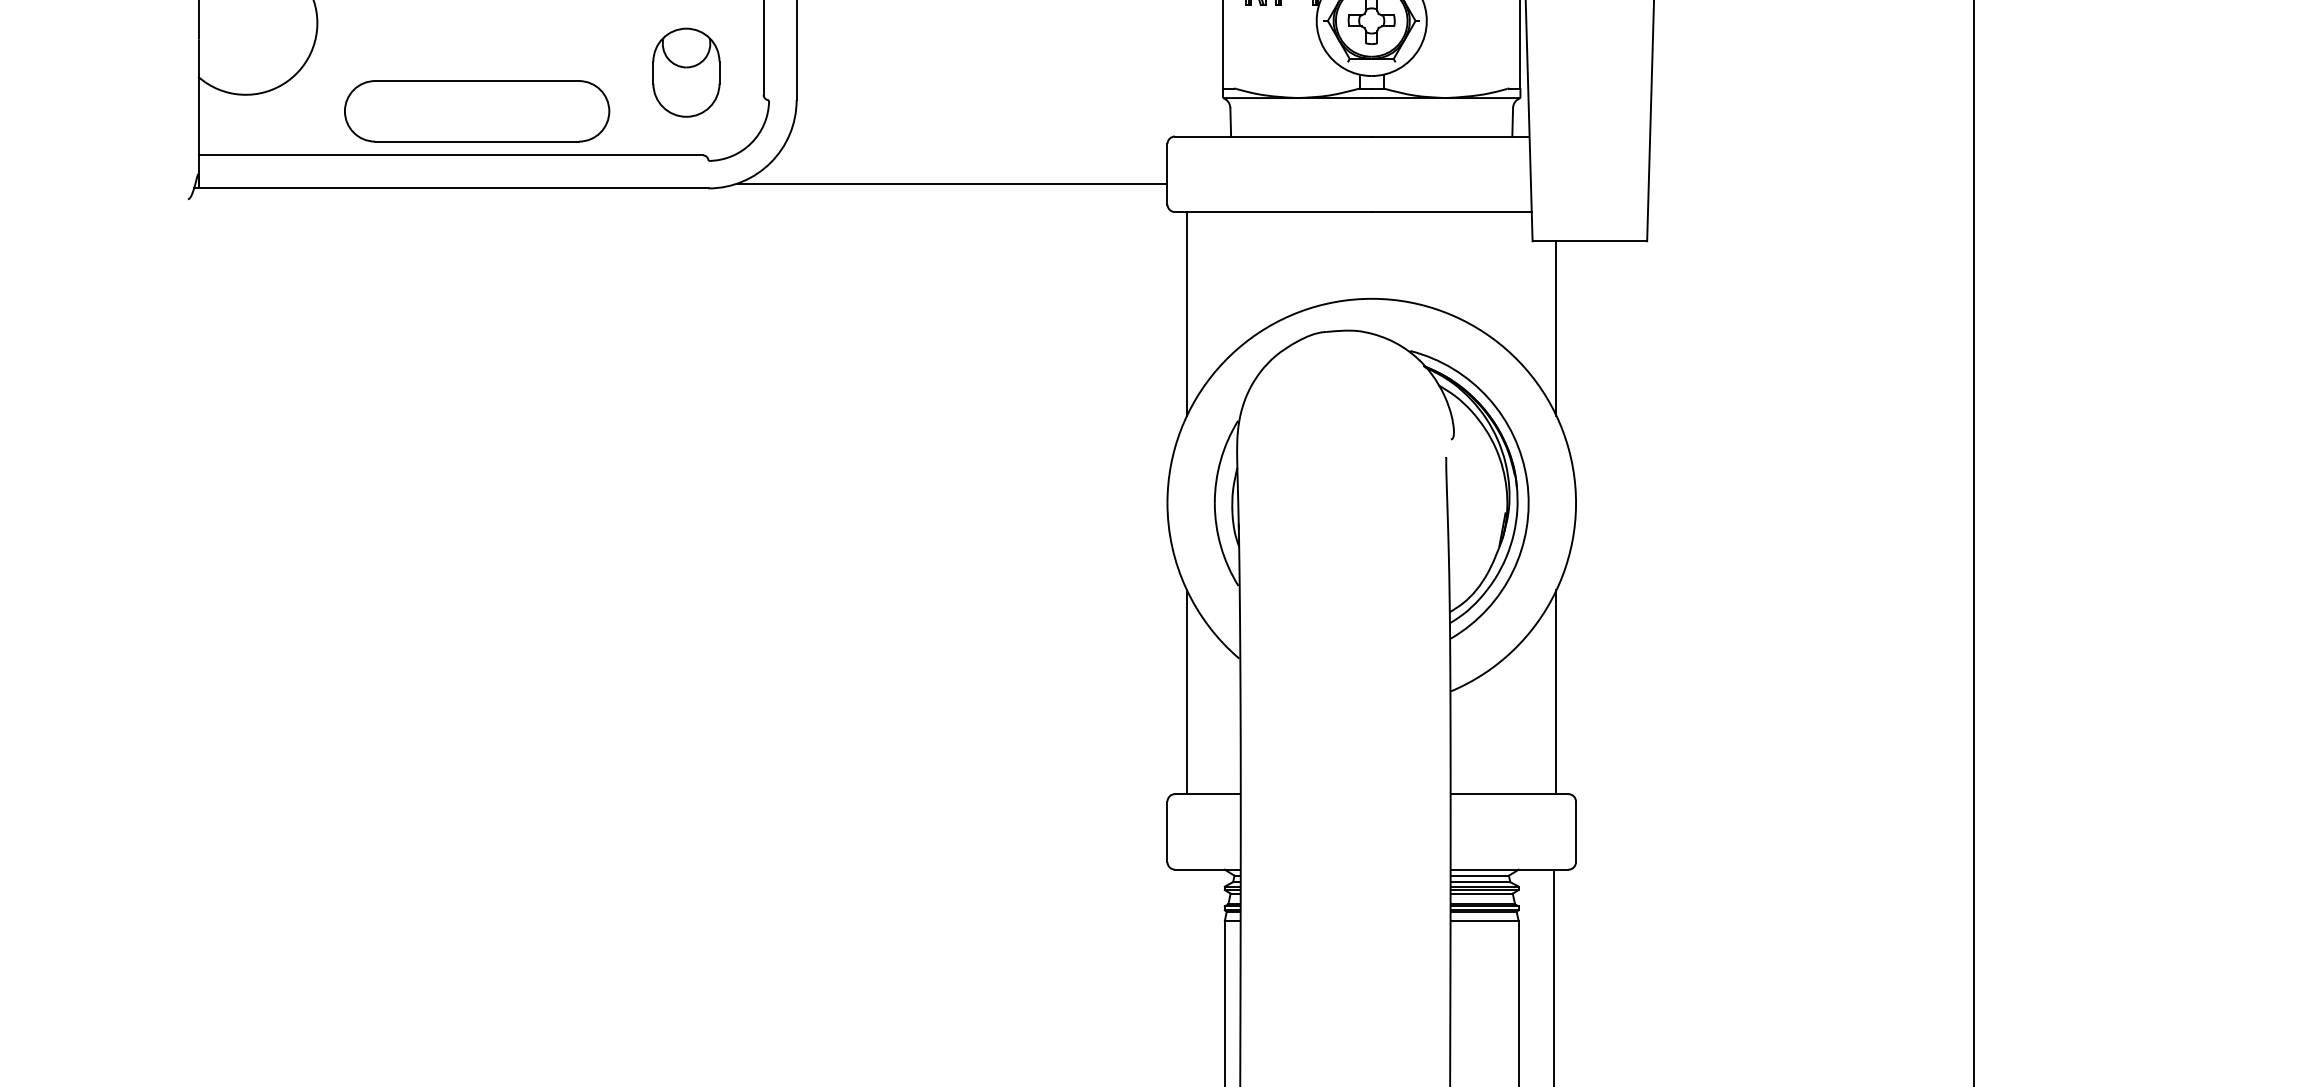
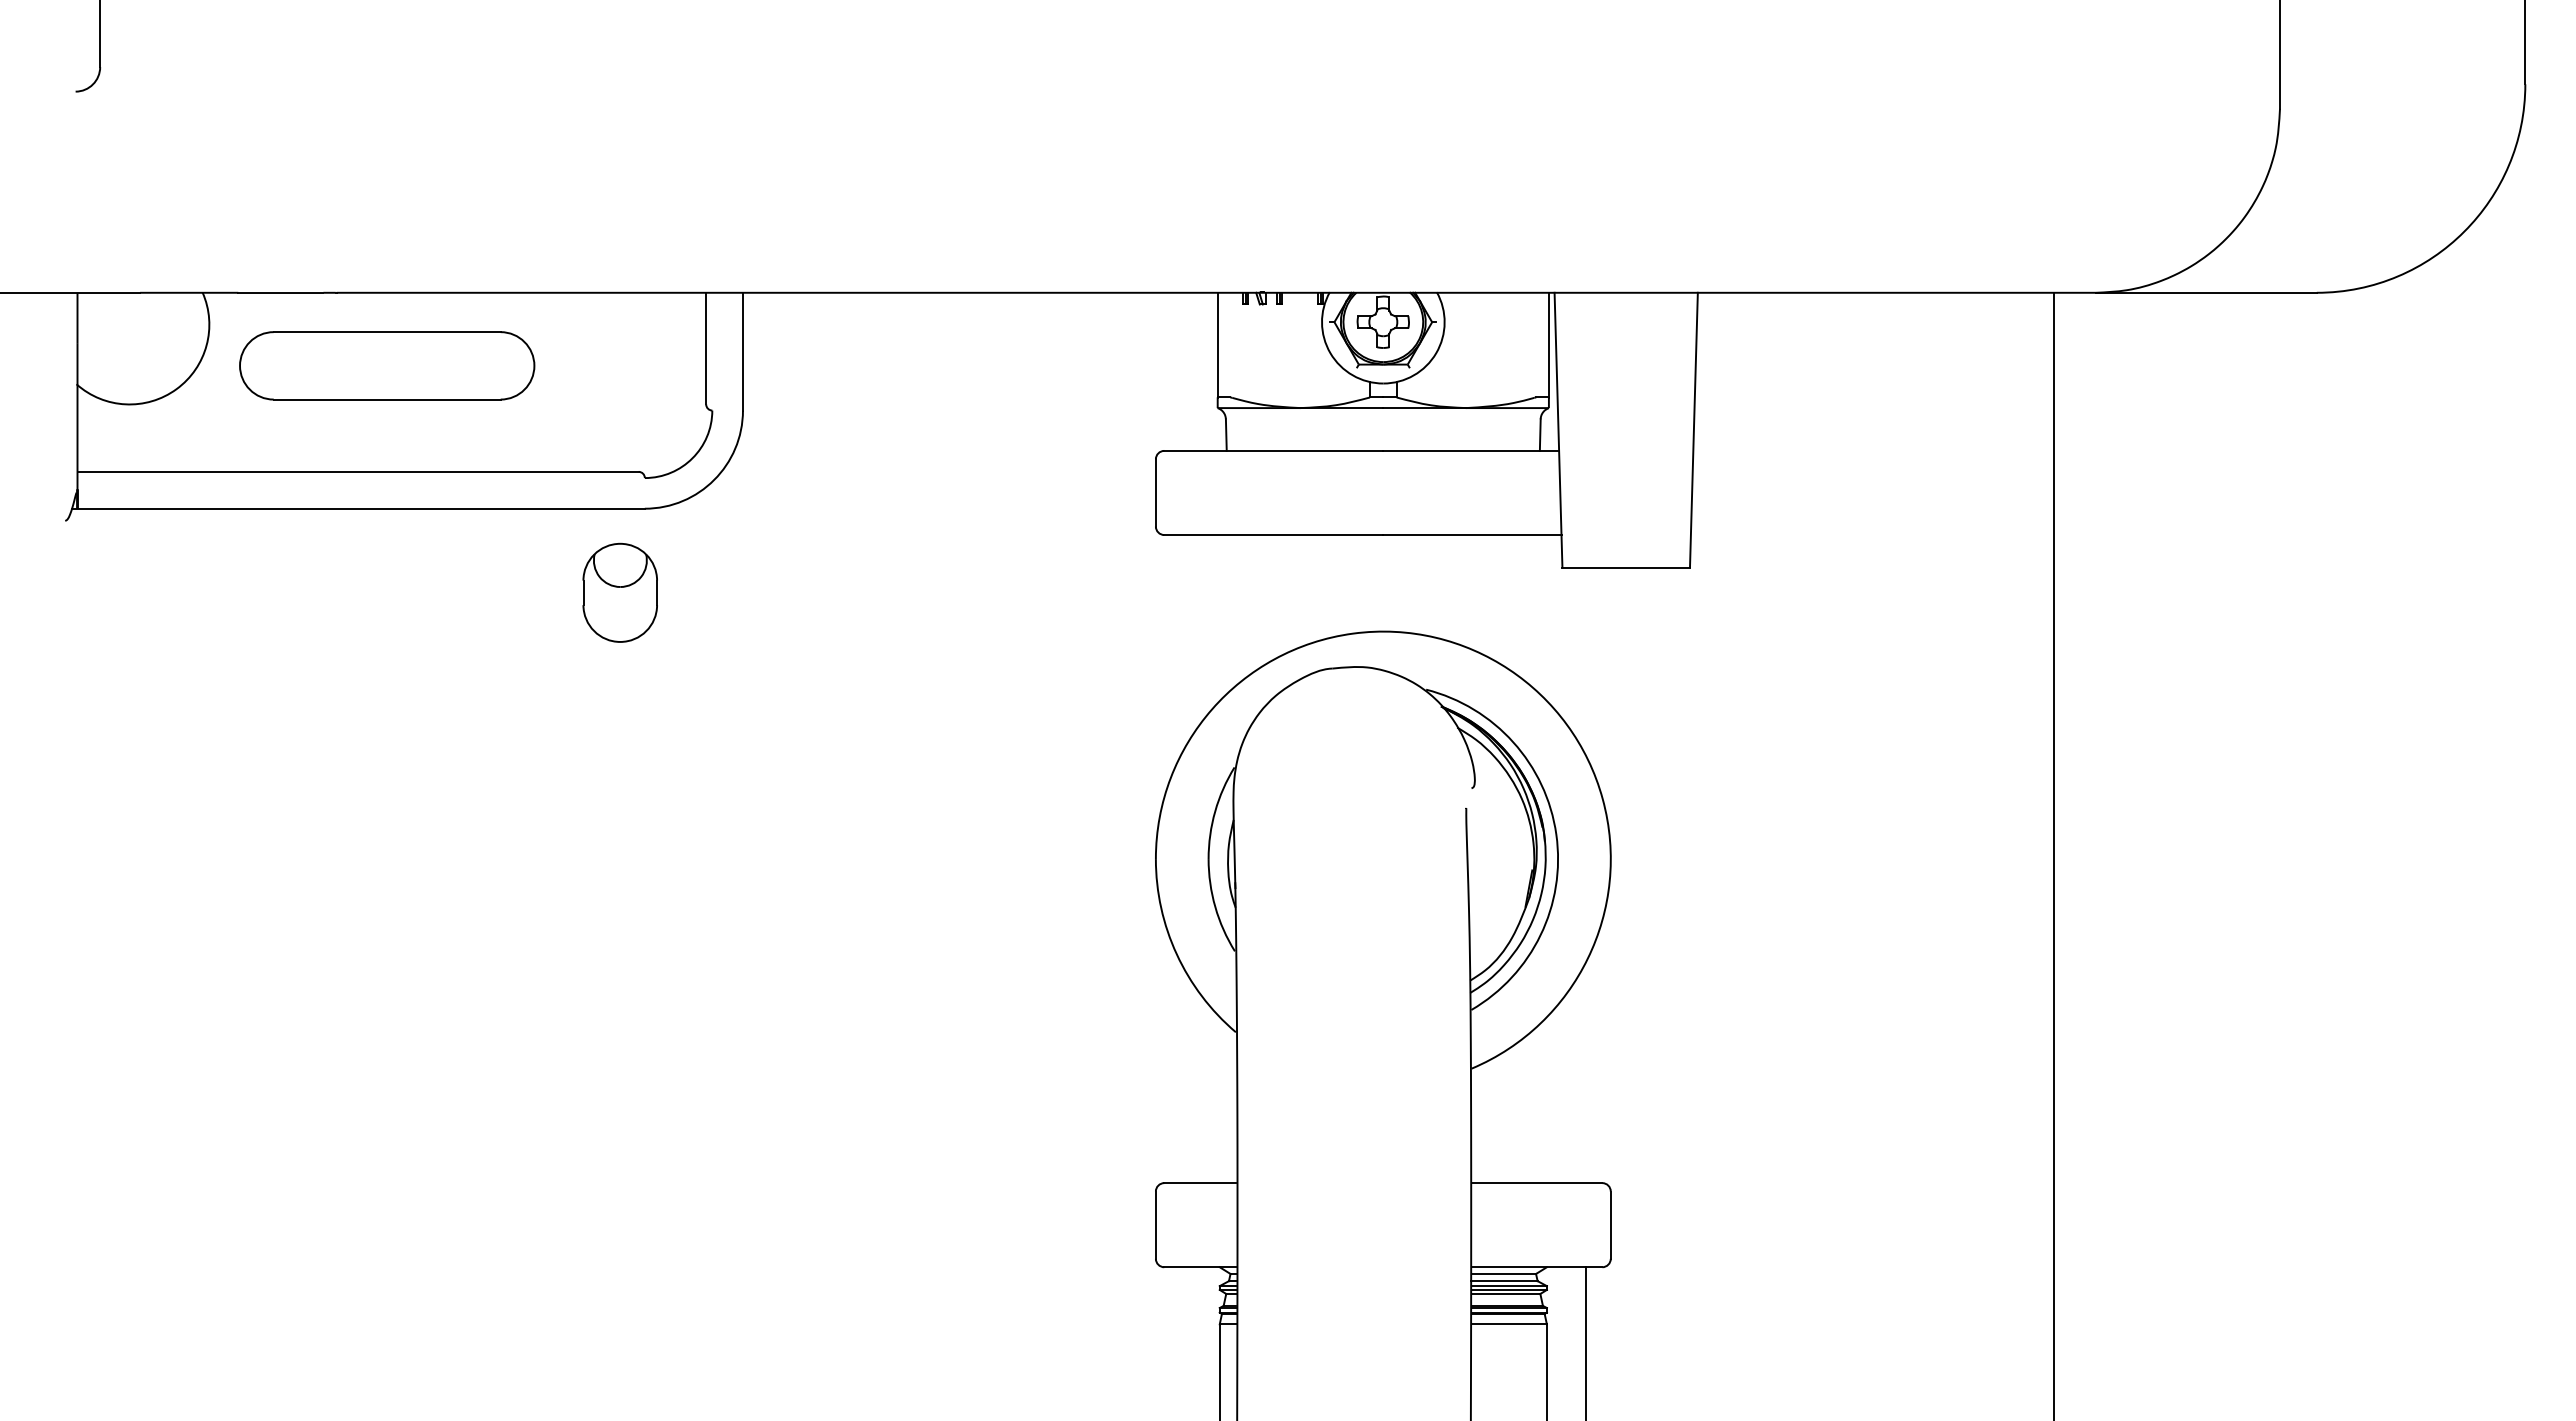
part: (685, 72) -> (619, 592), moved
part: (477, 111) -> (387, 365), moved
line: (951, 183) -> (915, 503), removed
line: (1186, 313) -> (1177, 648), removed
line: (1556, 328) -> (1588, 664), removed
line: (1186, 692) -> (1177, 1069), removed
line: (1556, 692) -> (1588, 1069), removed

